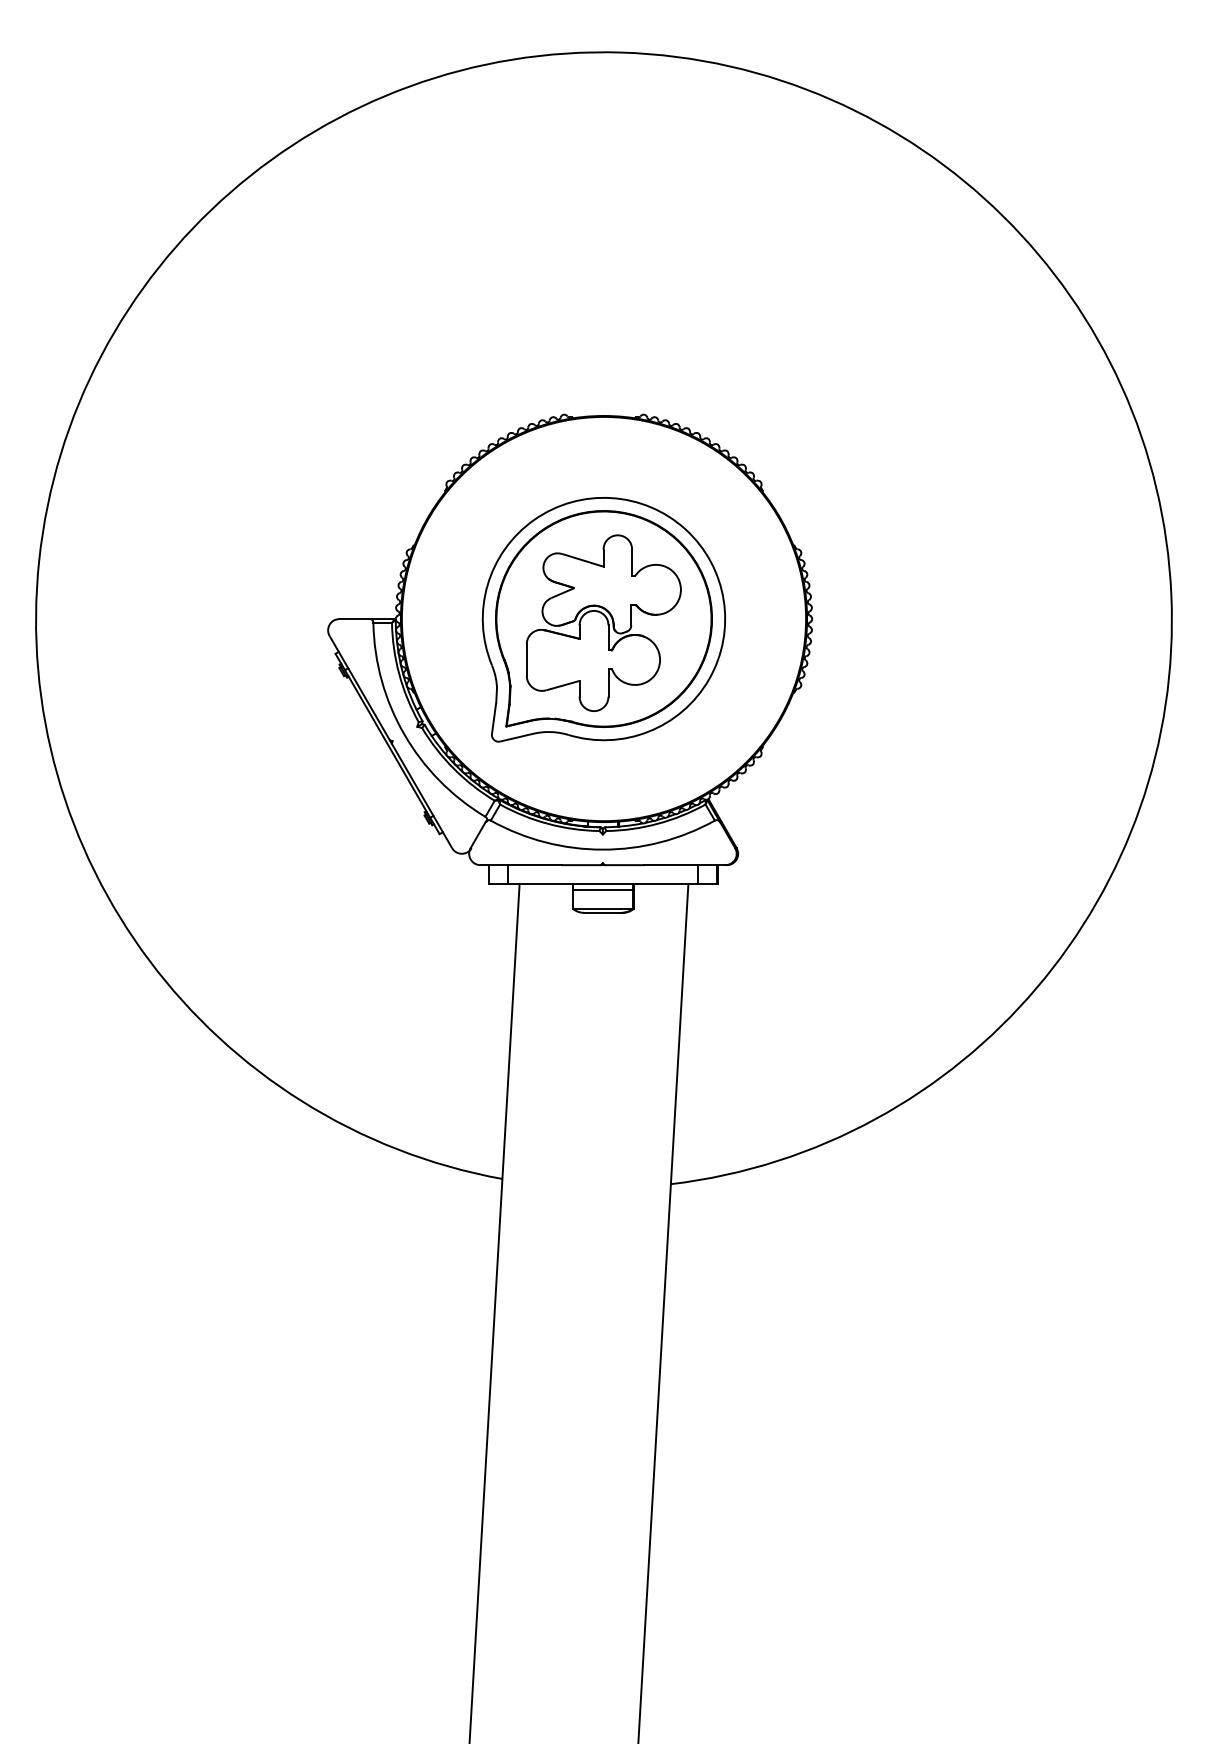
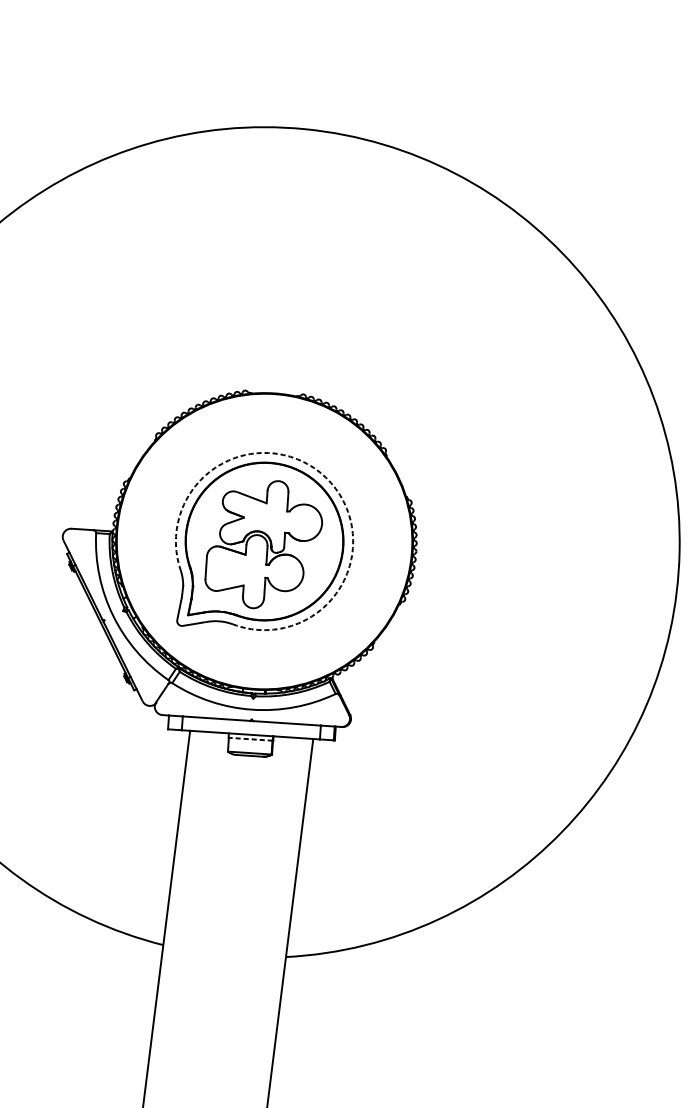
arc: (685, 529) -> (328, 480), solid -> dashed
line: (602, 890) -> (250, 739), solid -> dashed

